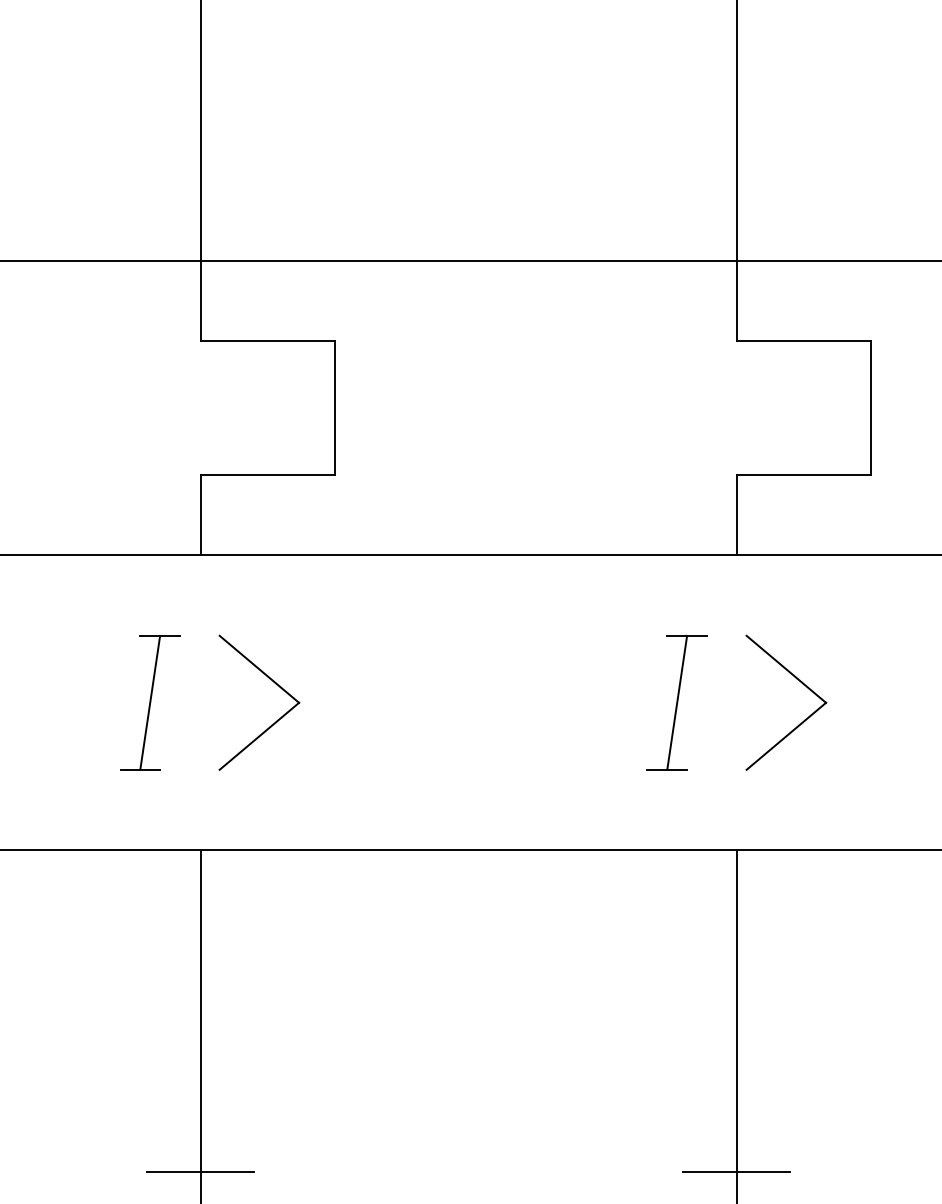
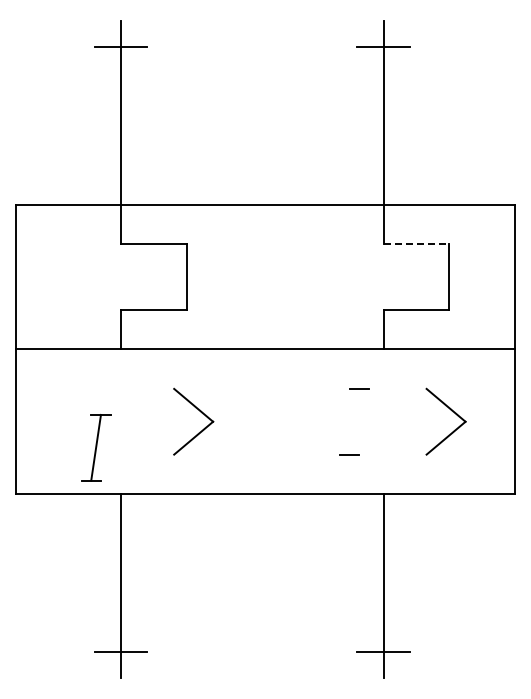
line: (803, 341) -> (416, 244), solid -> dashed
part: (797, 681) -> (451, 411), moved
part: (275, 685) -> (201, 413), moved
part: (150, 702) -> (96, 447), moved
line: (677, 702) -> (354, 421), removed

